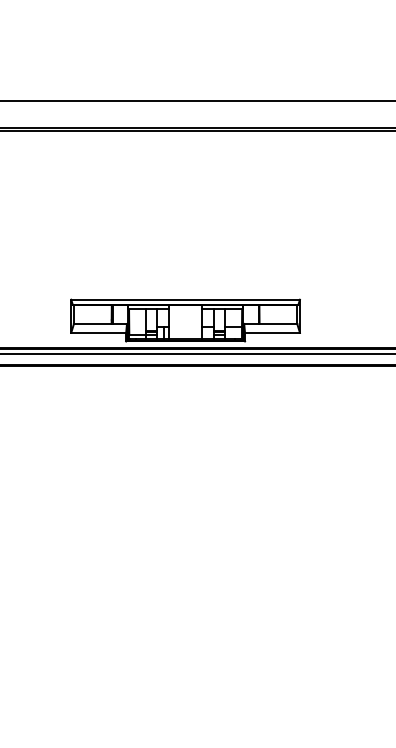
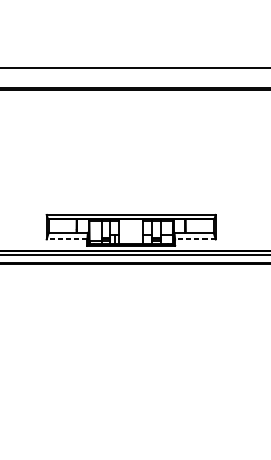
line: (98, 332) -> (66, 239), solid -> dashed
line: (272, 332) -> (195, 239), solid -> dashed

